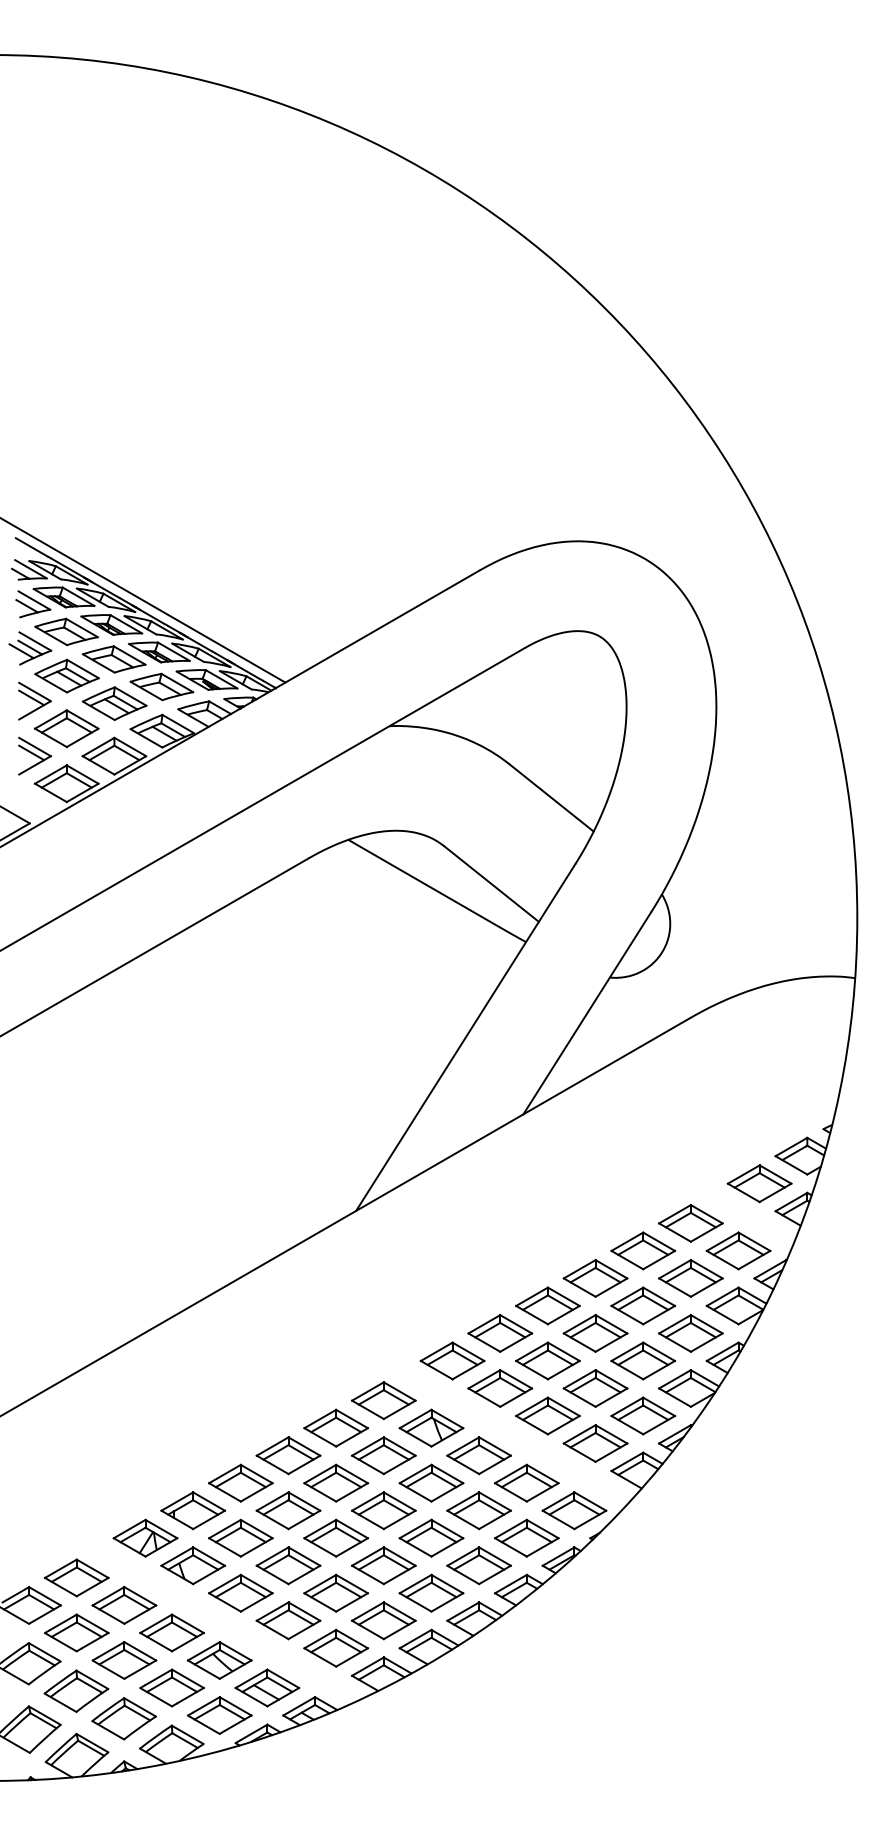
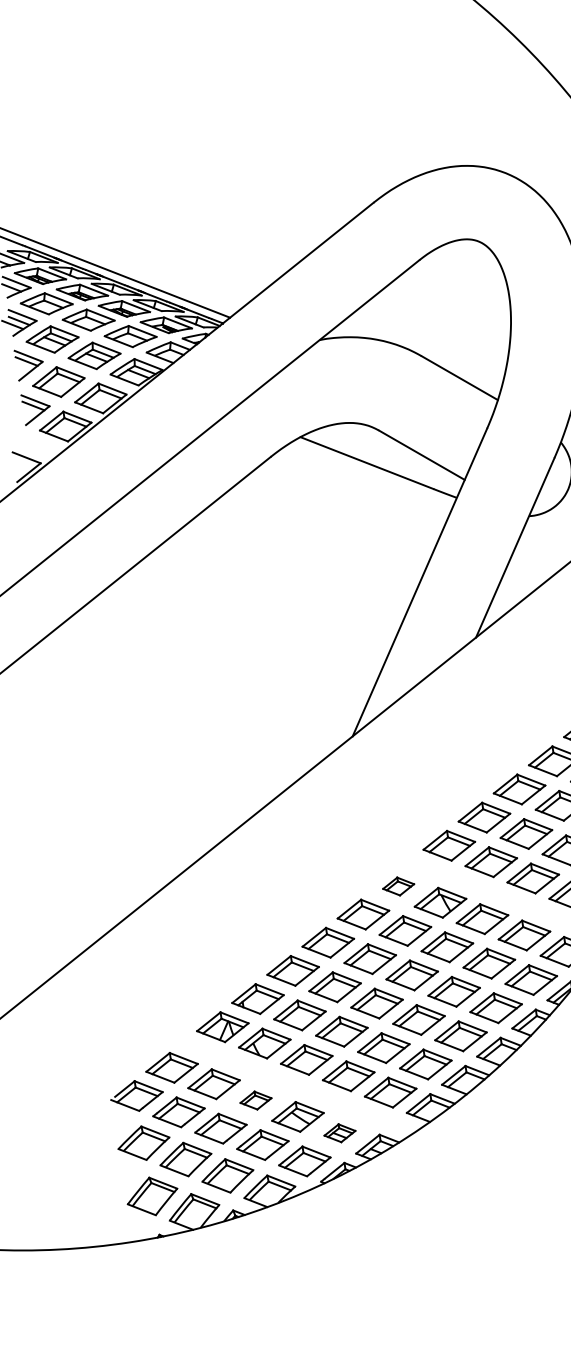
part: (383, 1400) -> (398, 886), size x0.6
part: (171, 1632) -> (255, 1100), size x0.6
part: (267, 1687) -> (339, 1132), size x0.6

